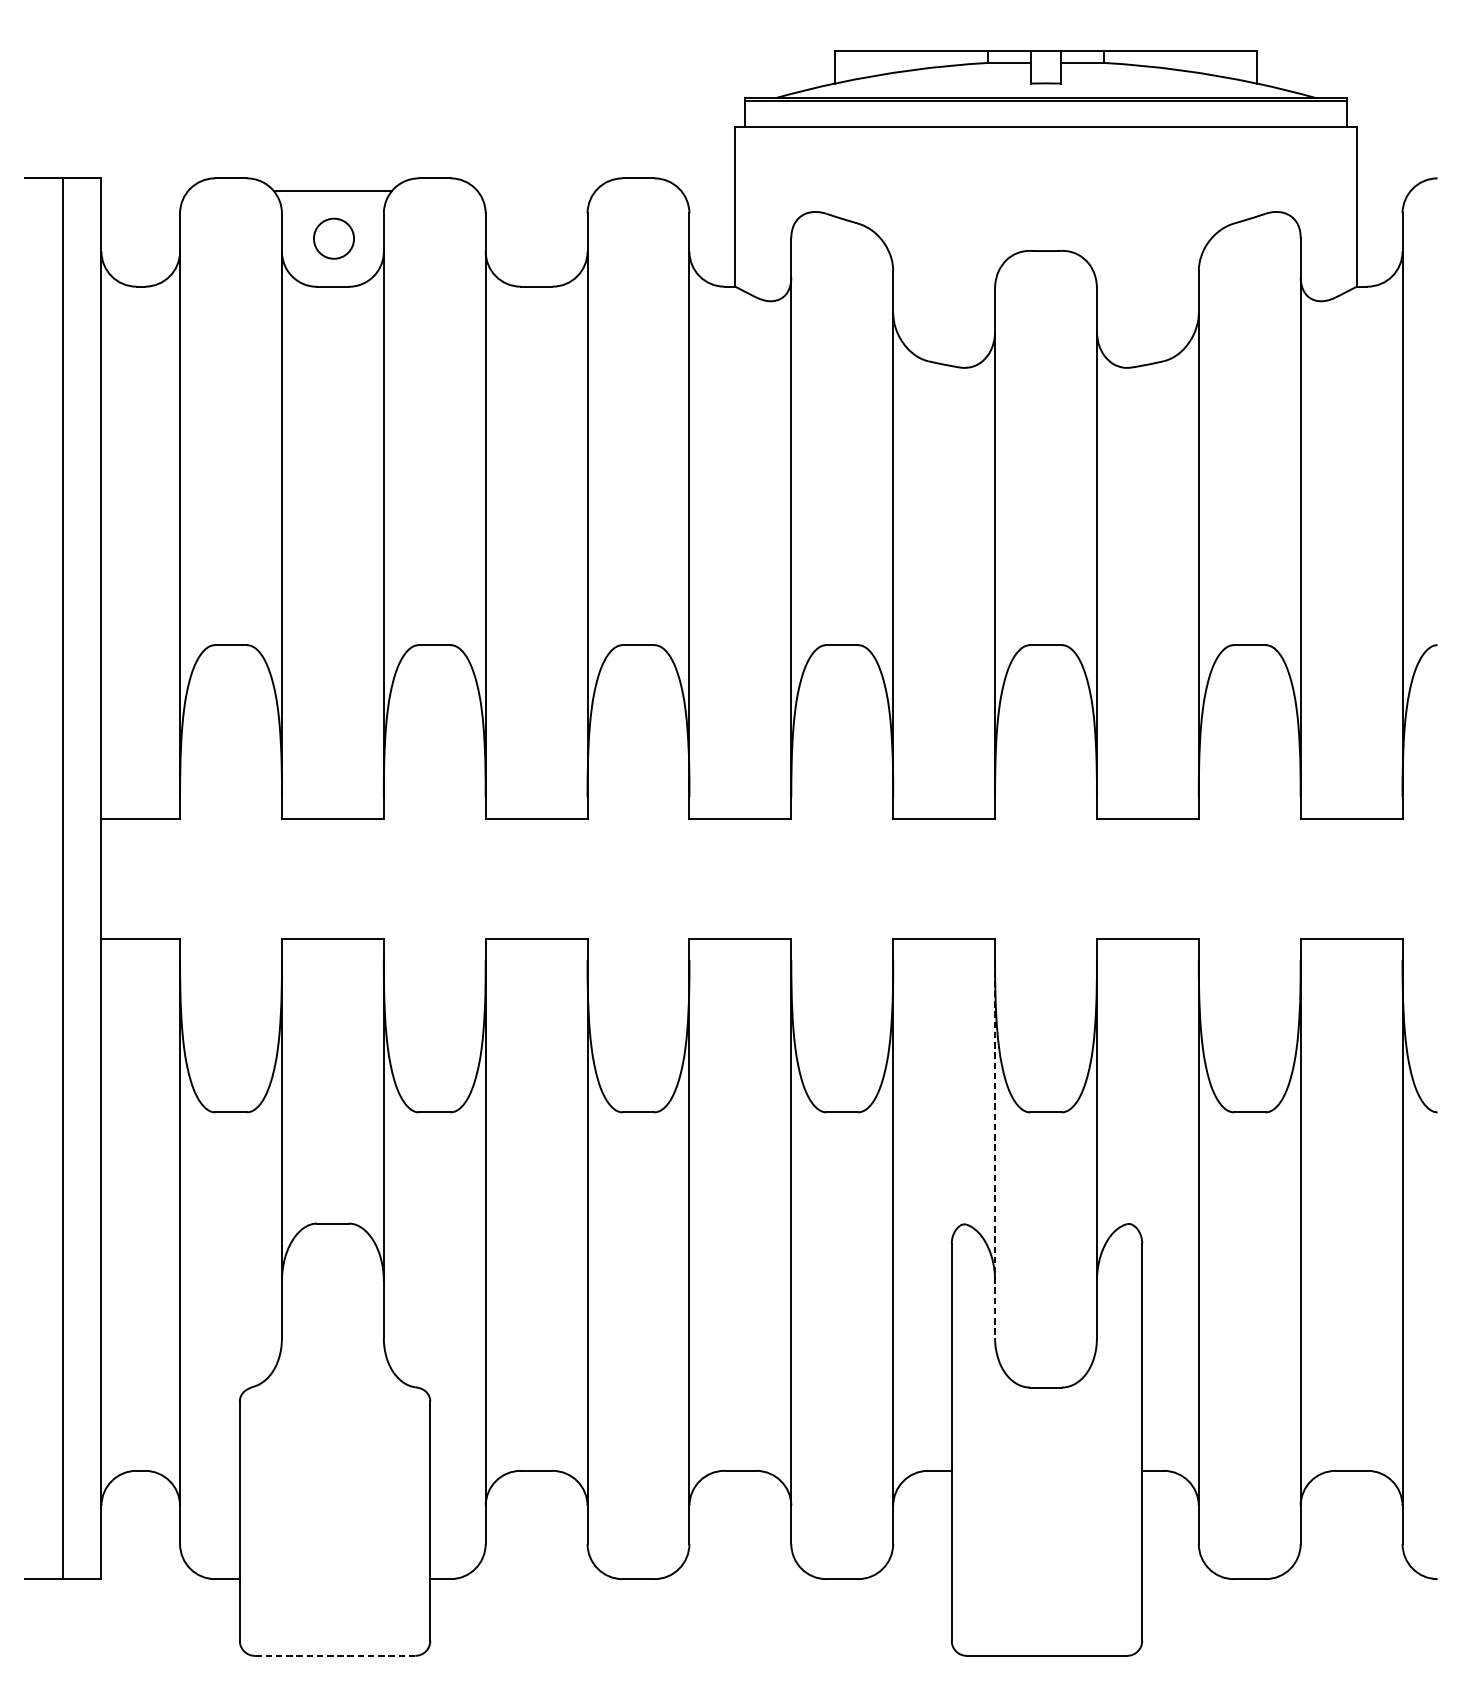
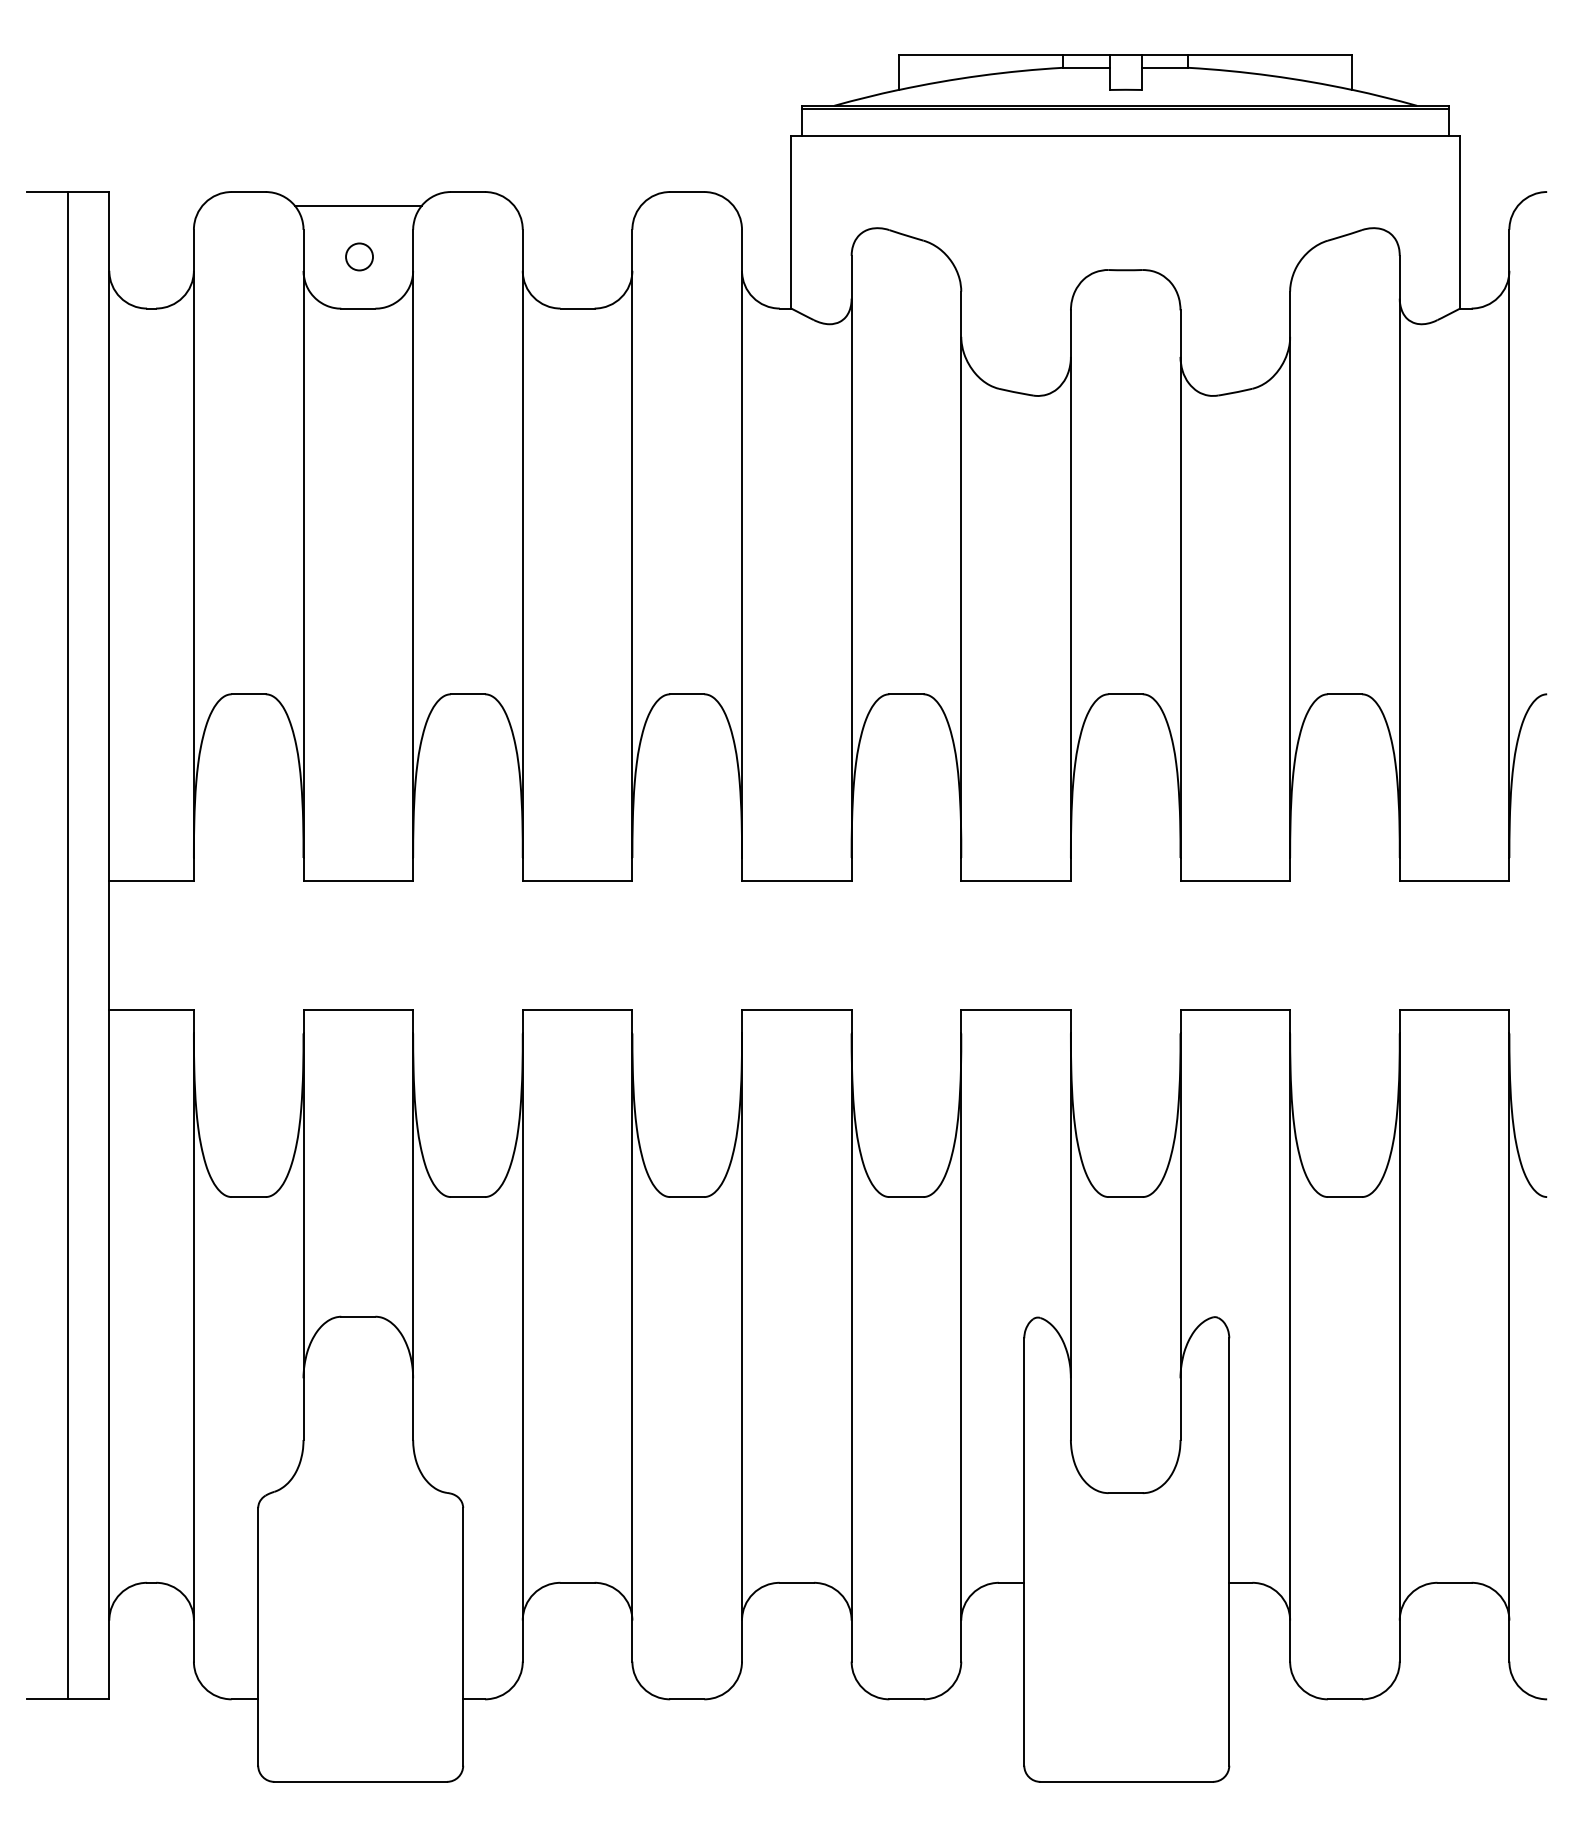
circle: (333, 238) -> (359, 256), size x0.62
line: (994, 1149) -> (1070, 1237), dashed -> solid
line: (334, 1655) -> (360, 1781), dashed -> solid

